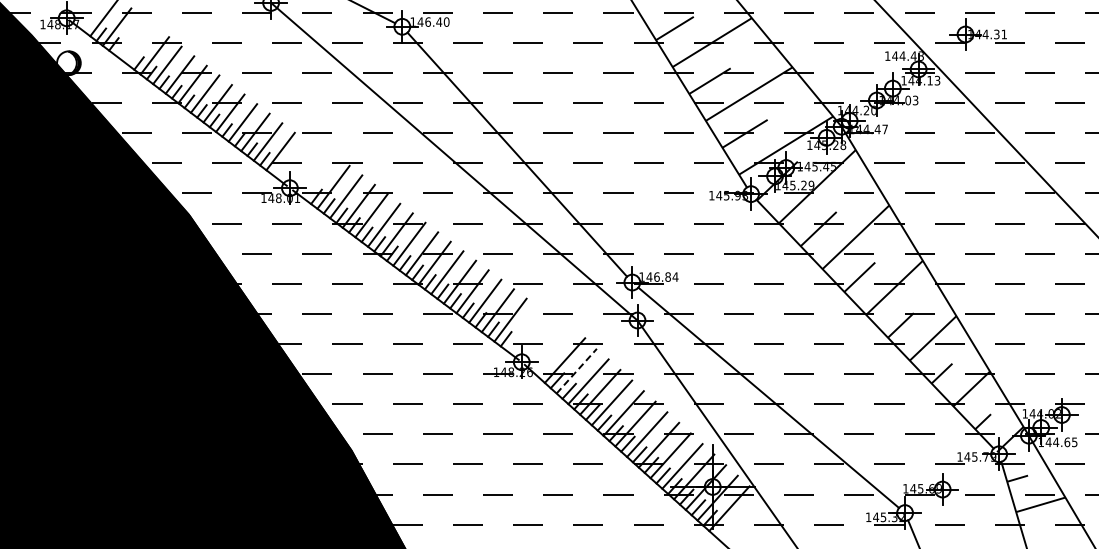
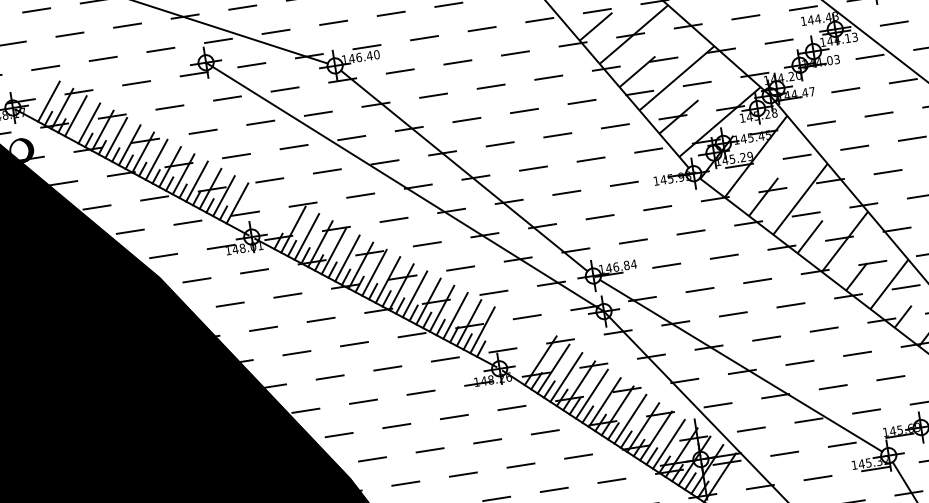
line: (129, 36) -> (75, 116), added
line: (142, 45) -> (89, 122), added
line: (577, 370) -> (554, 368), dashed -> solid

